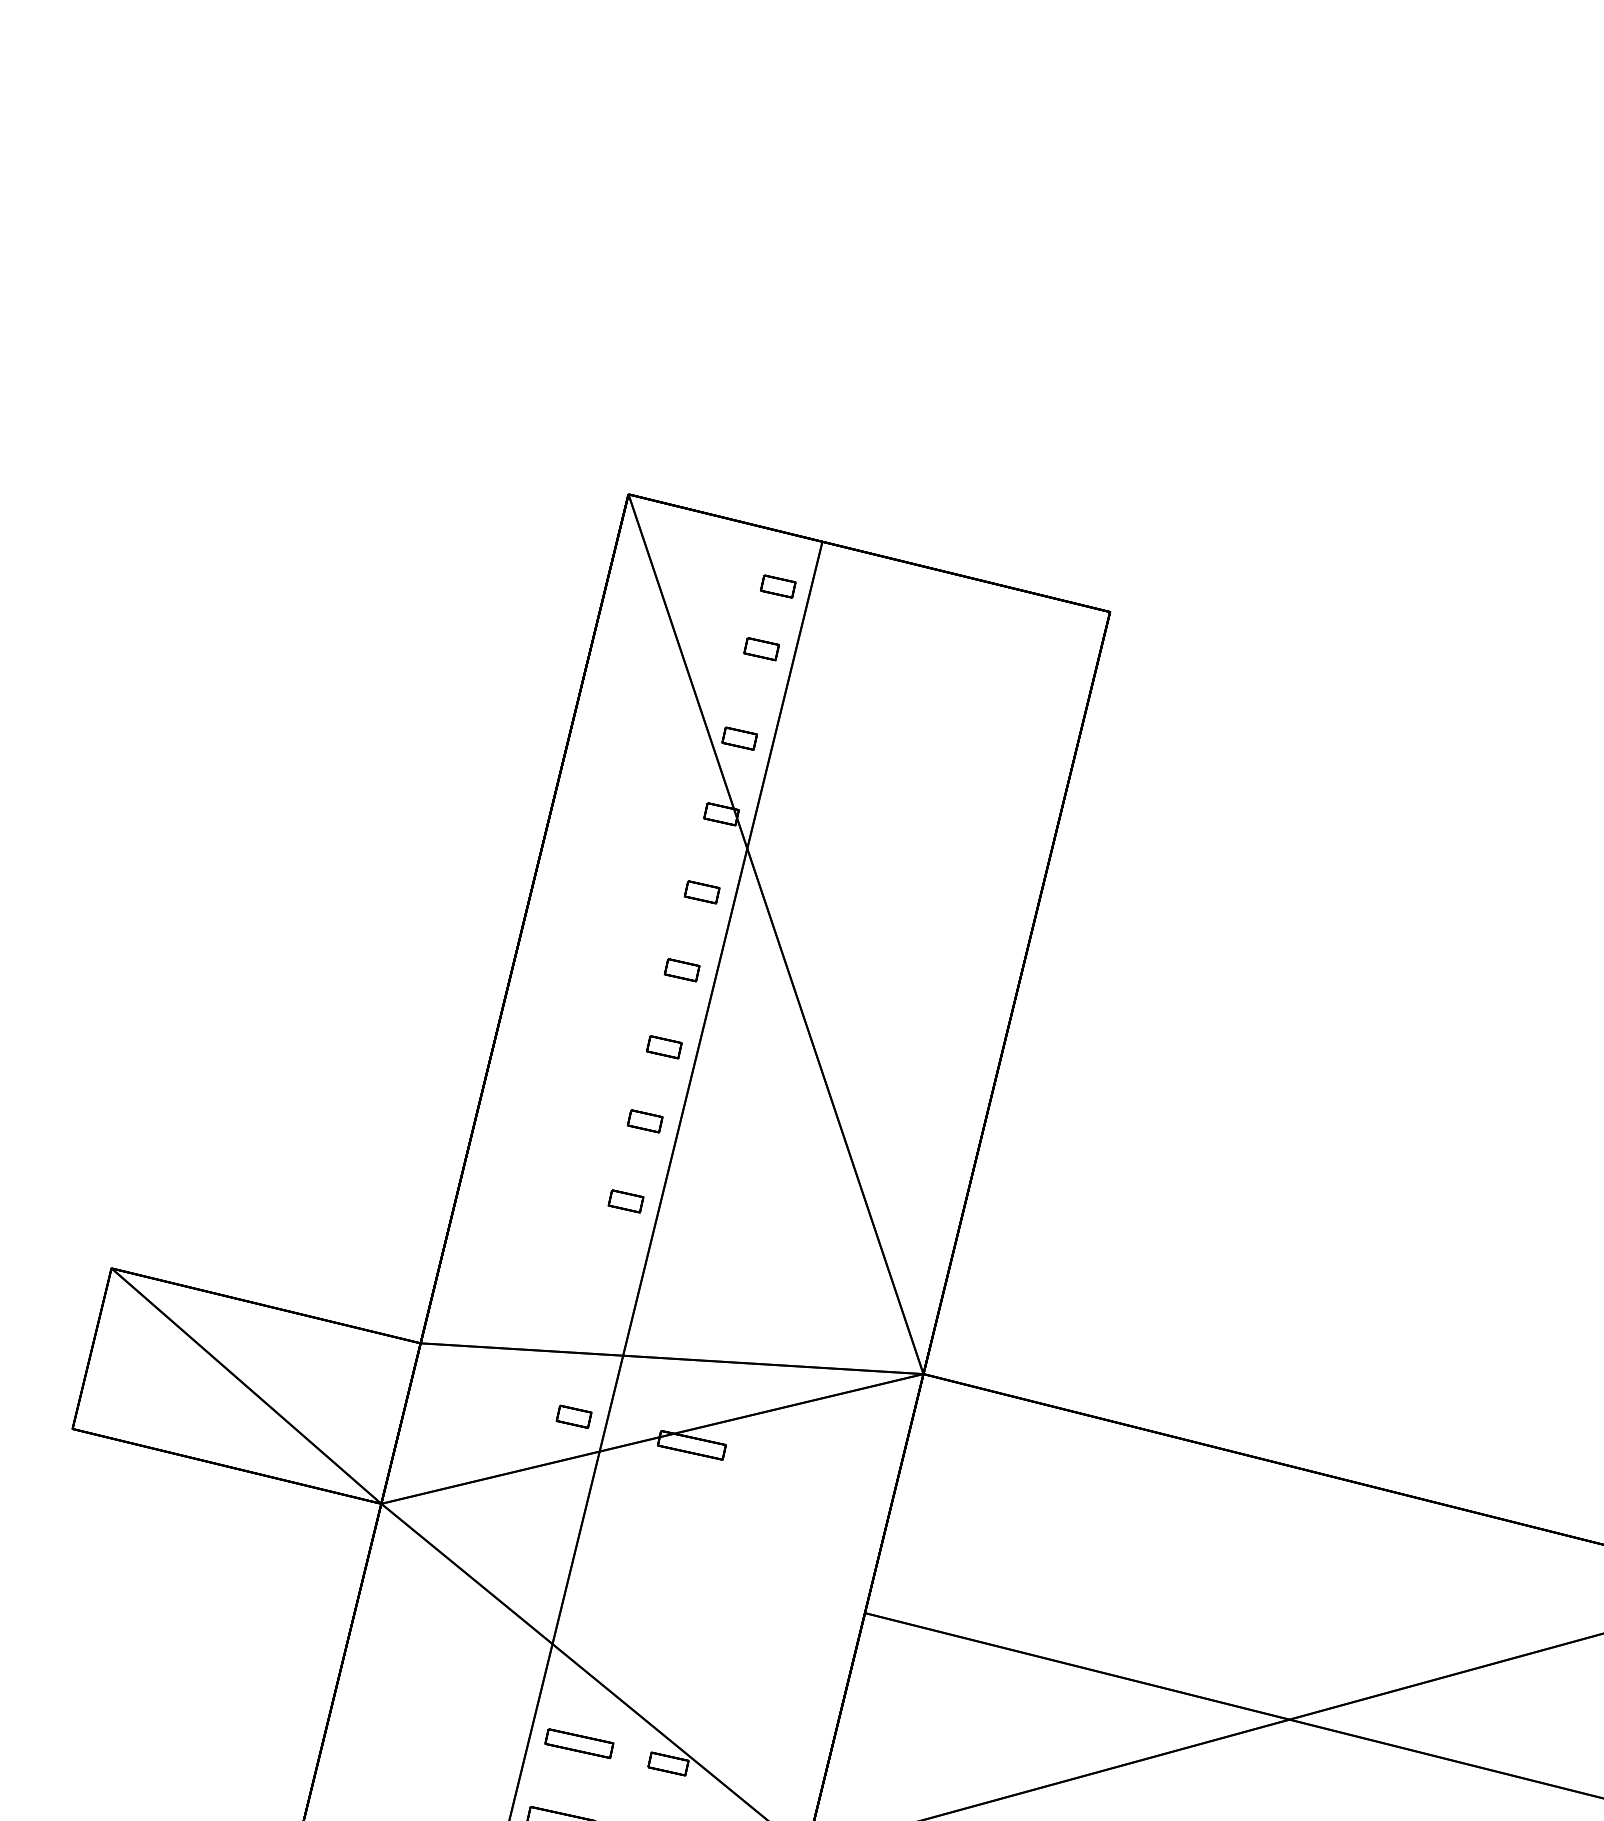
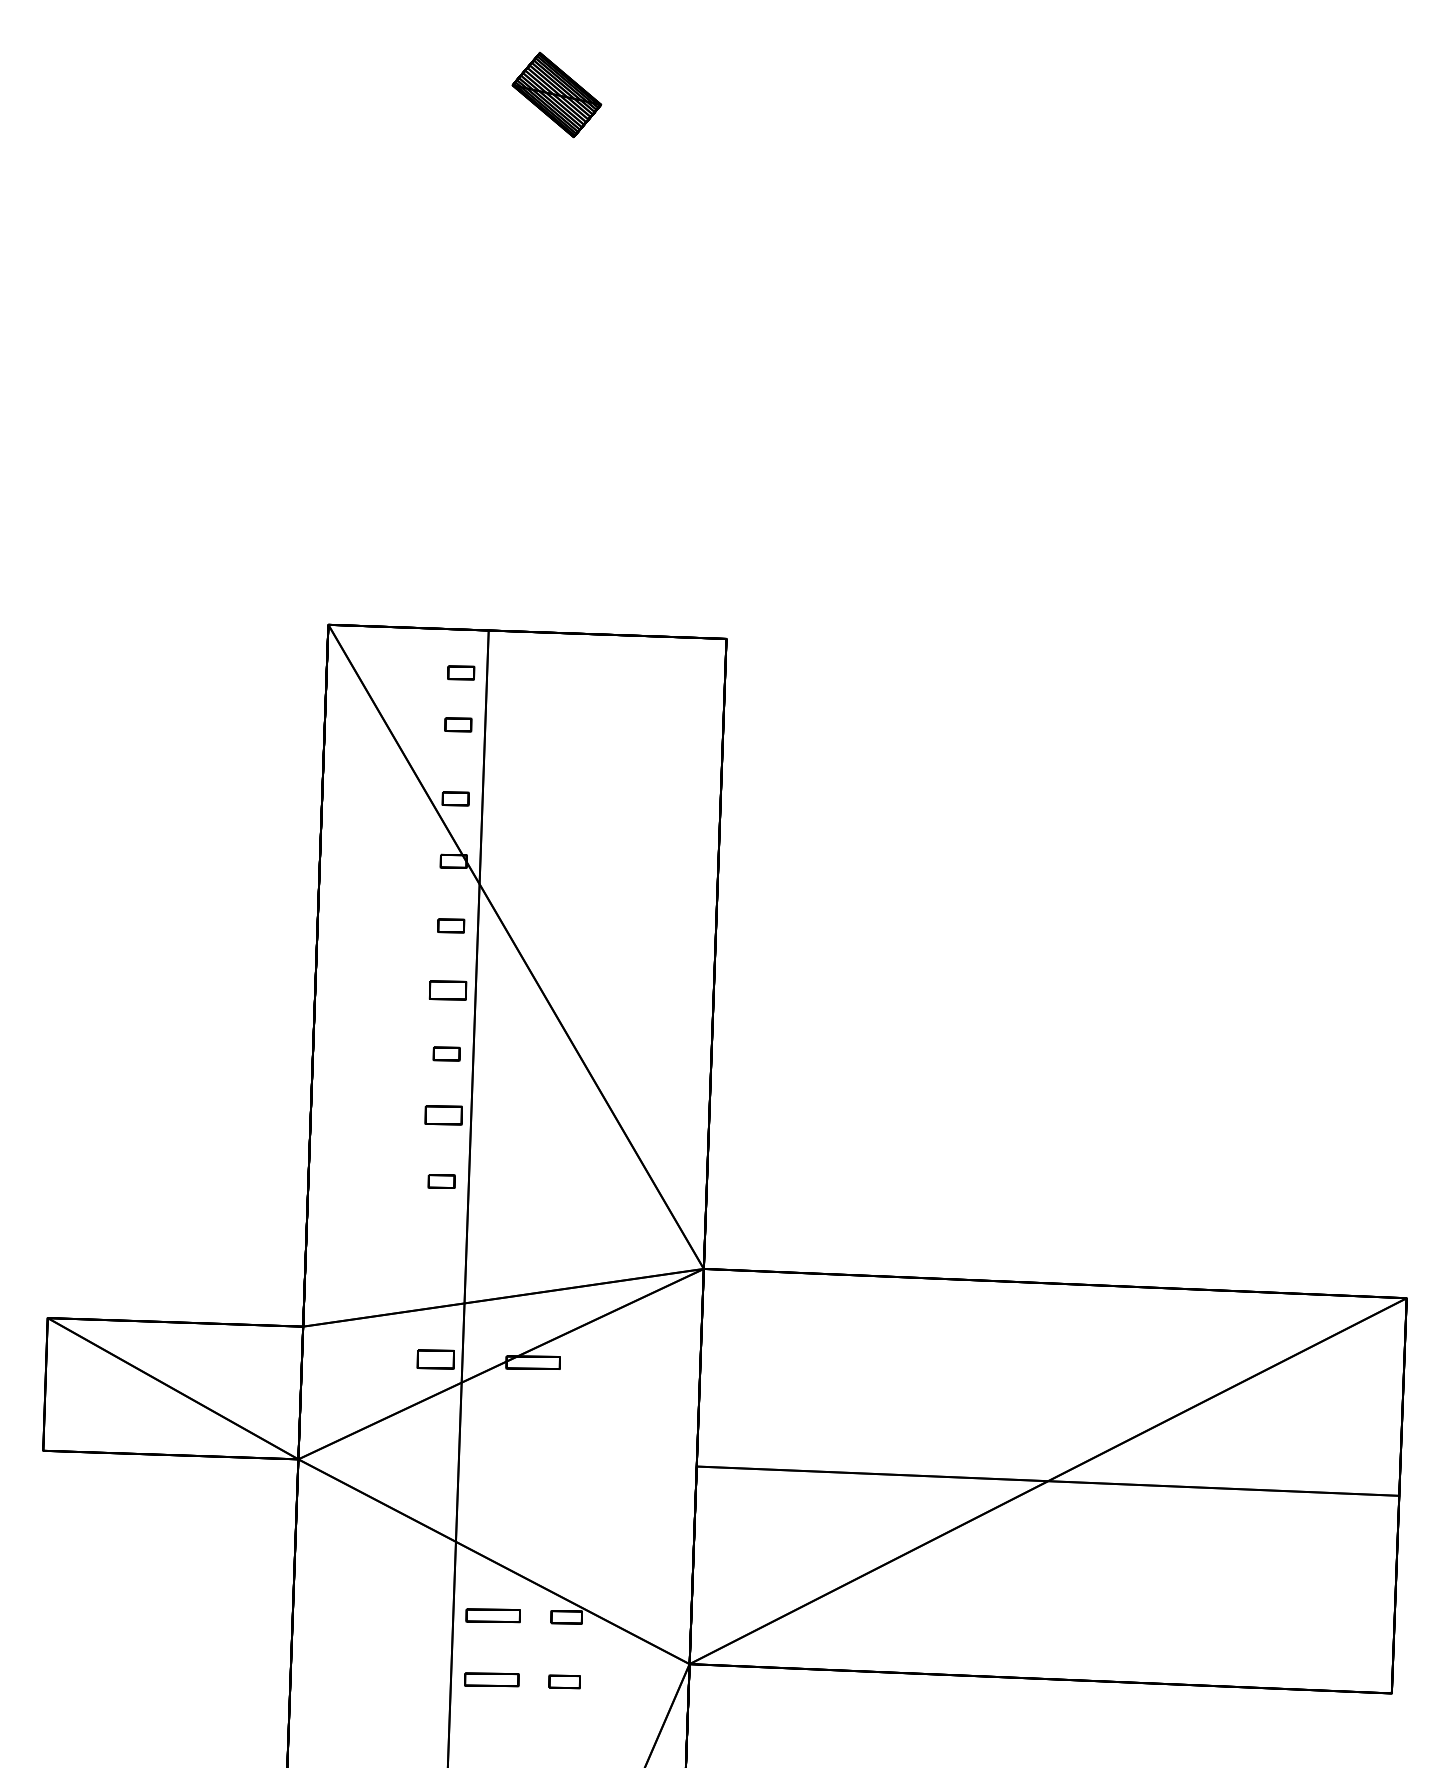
part: (682, 970) -> (448, 990), size x1.4
part: (644, 1121) -> (443, 1115), size x1.4
part: (573, 1416) -> (435, 1359), size x1.4

